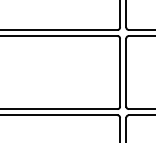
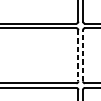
line: (120, 72) -> (78, 55), solid -> dashed
line: (126, 72) -> (83, 55), solid -> dashed

